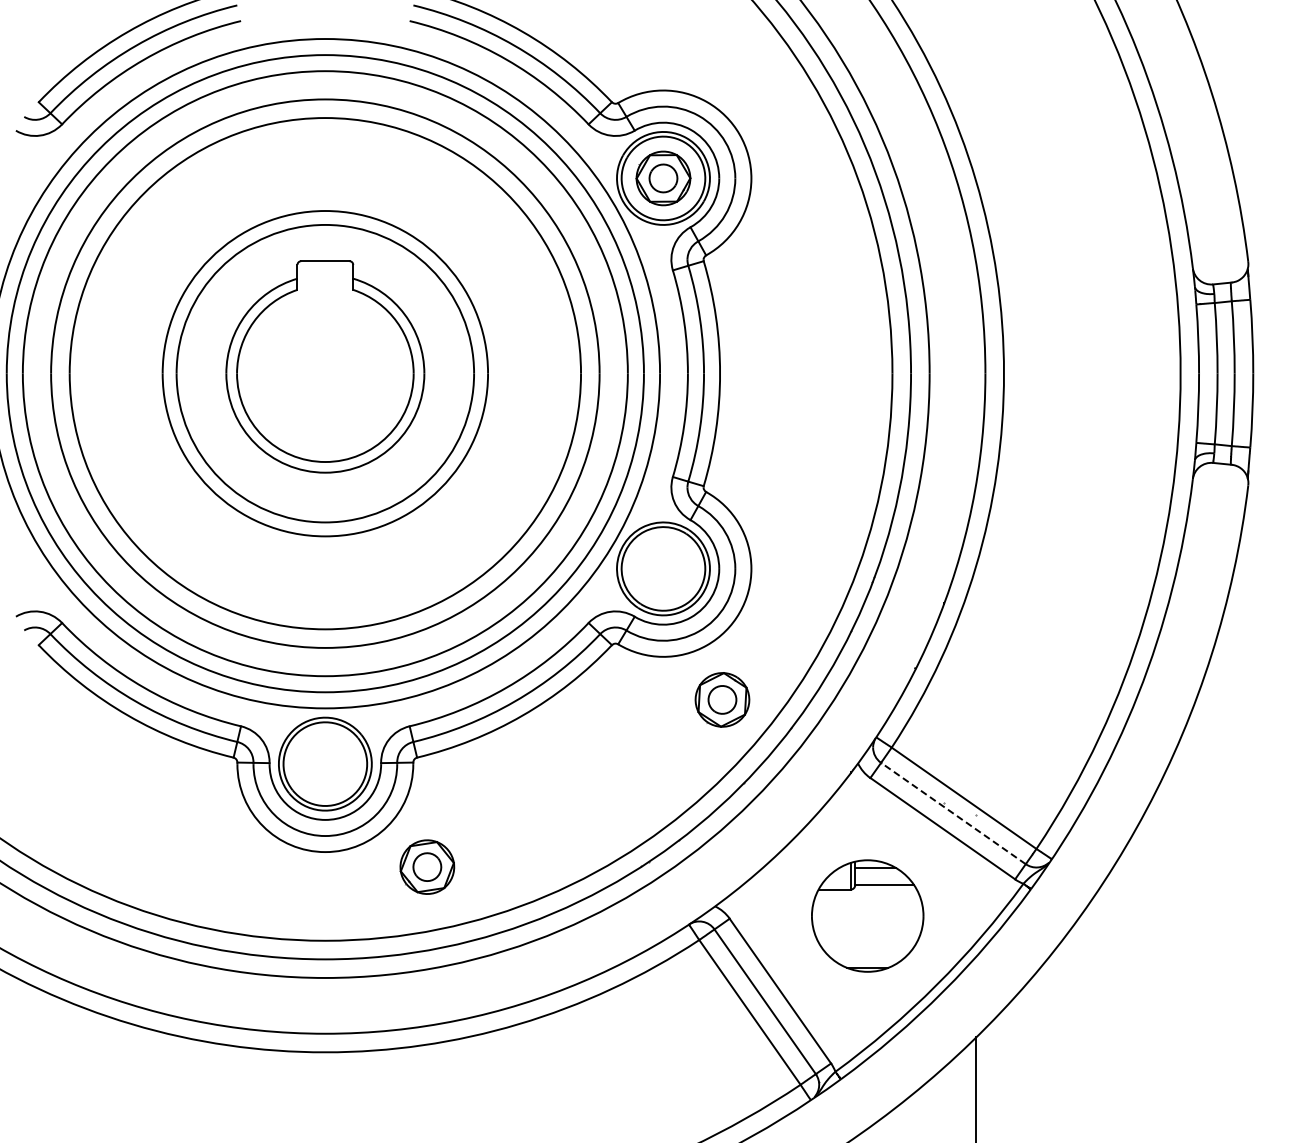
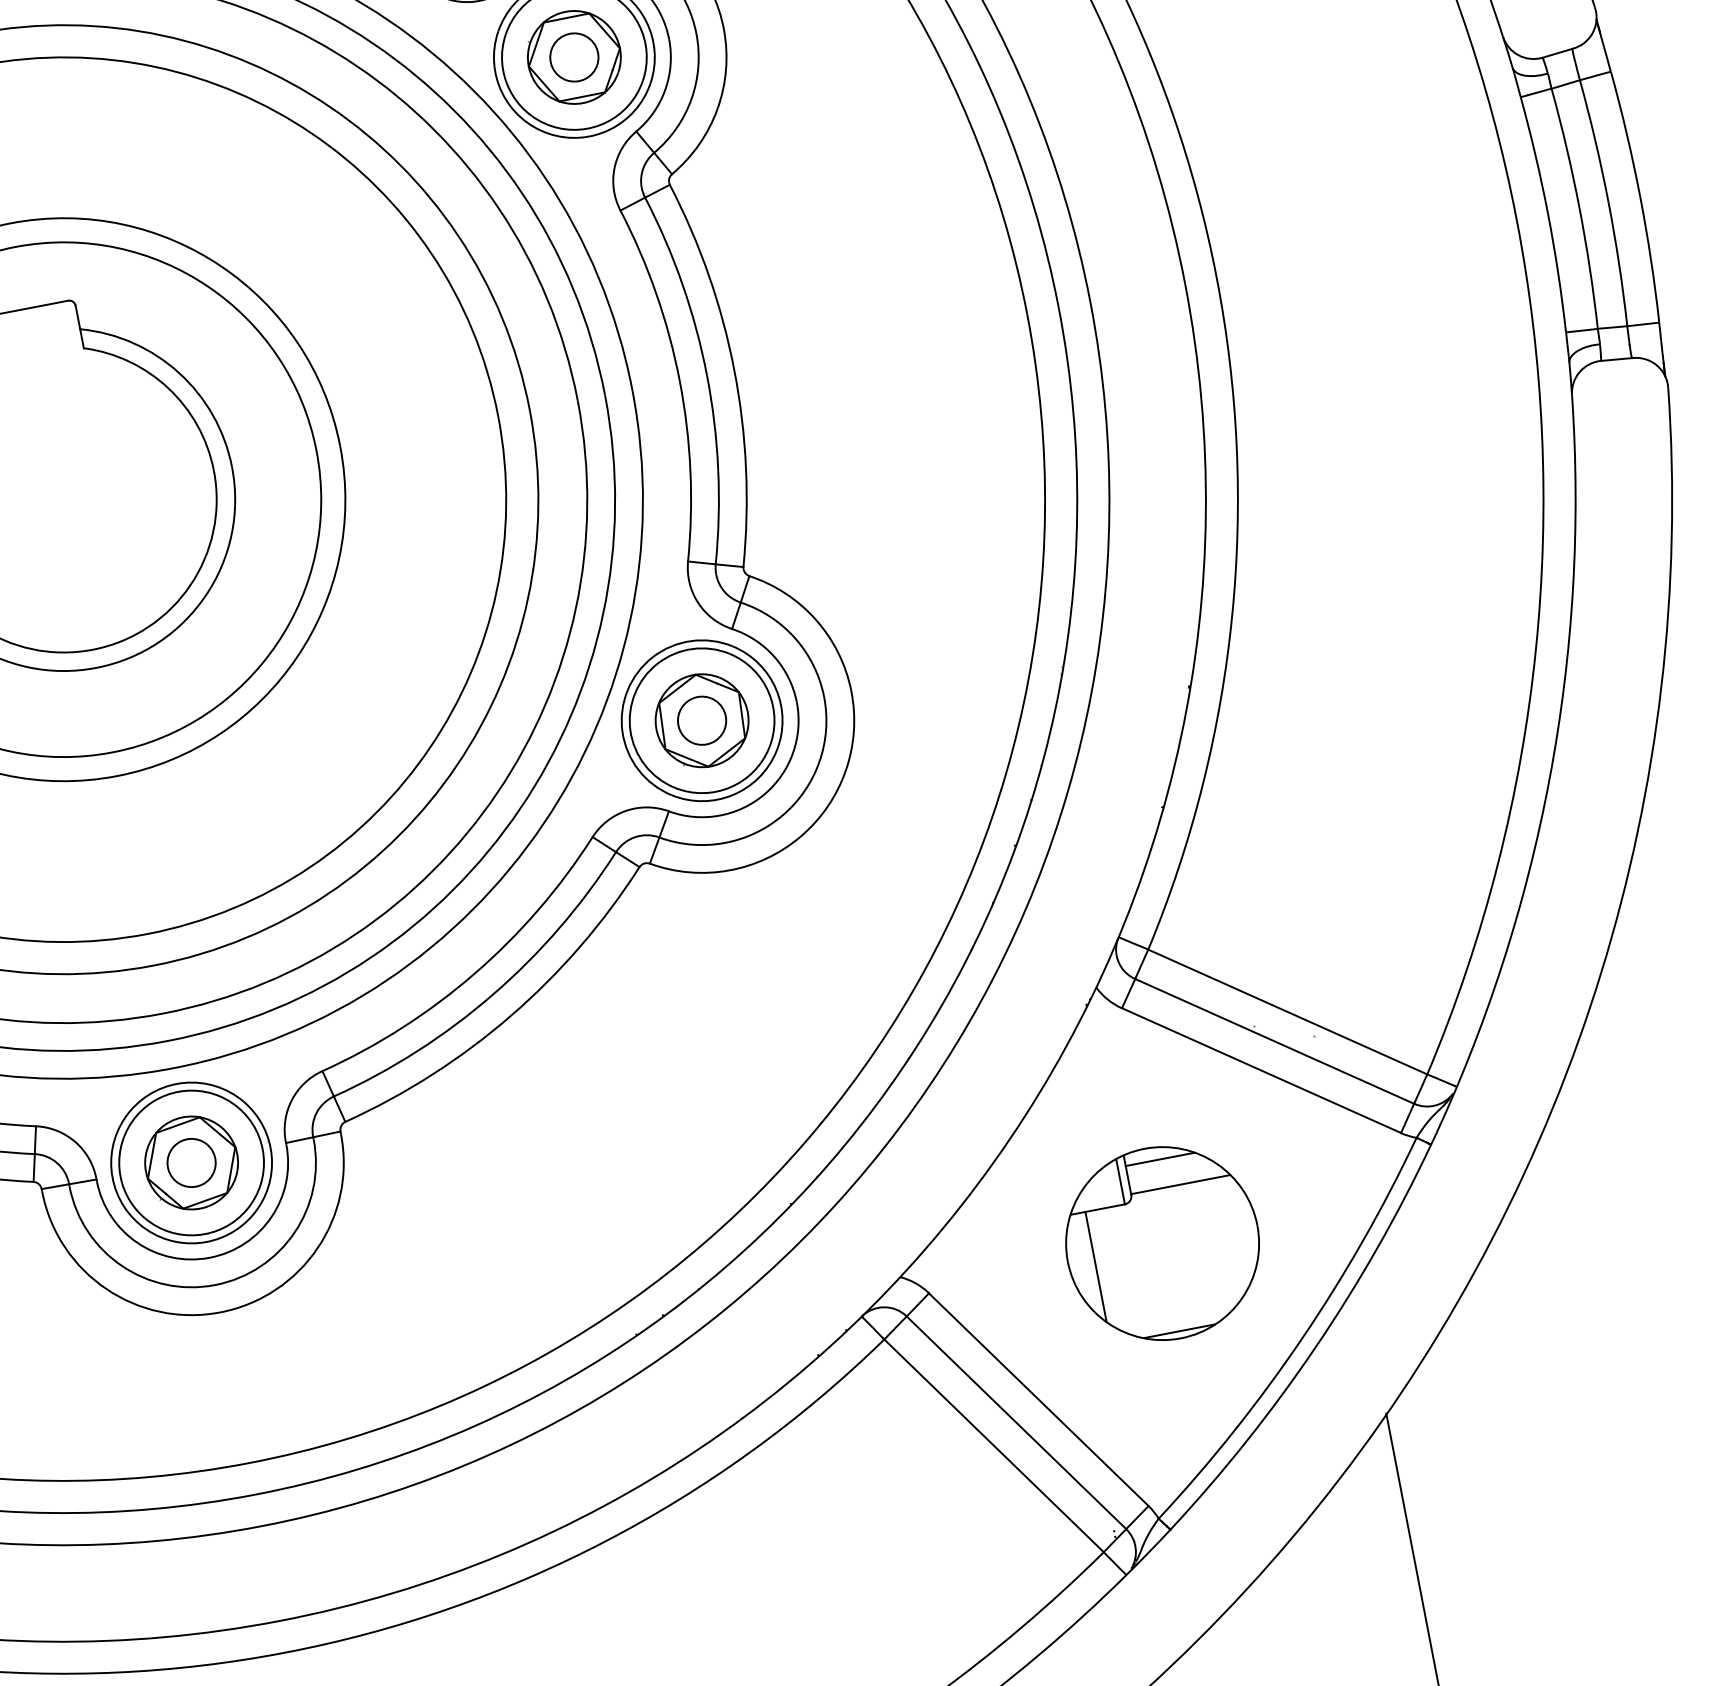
part: (722, 699) -> (702, 720), moved
line: (953, 813) -> (1274, 1041), dashed -> solid
part: (427, 866) -> (191, 1161), moved
line: (827, 921) -> (1096, 1266), added

